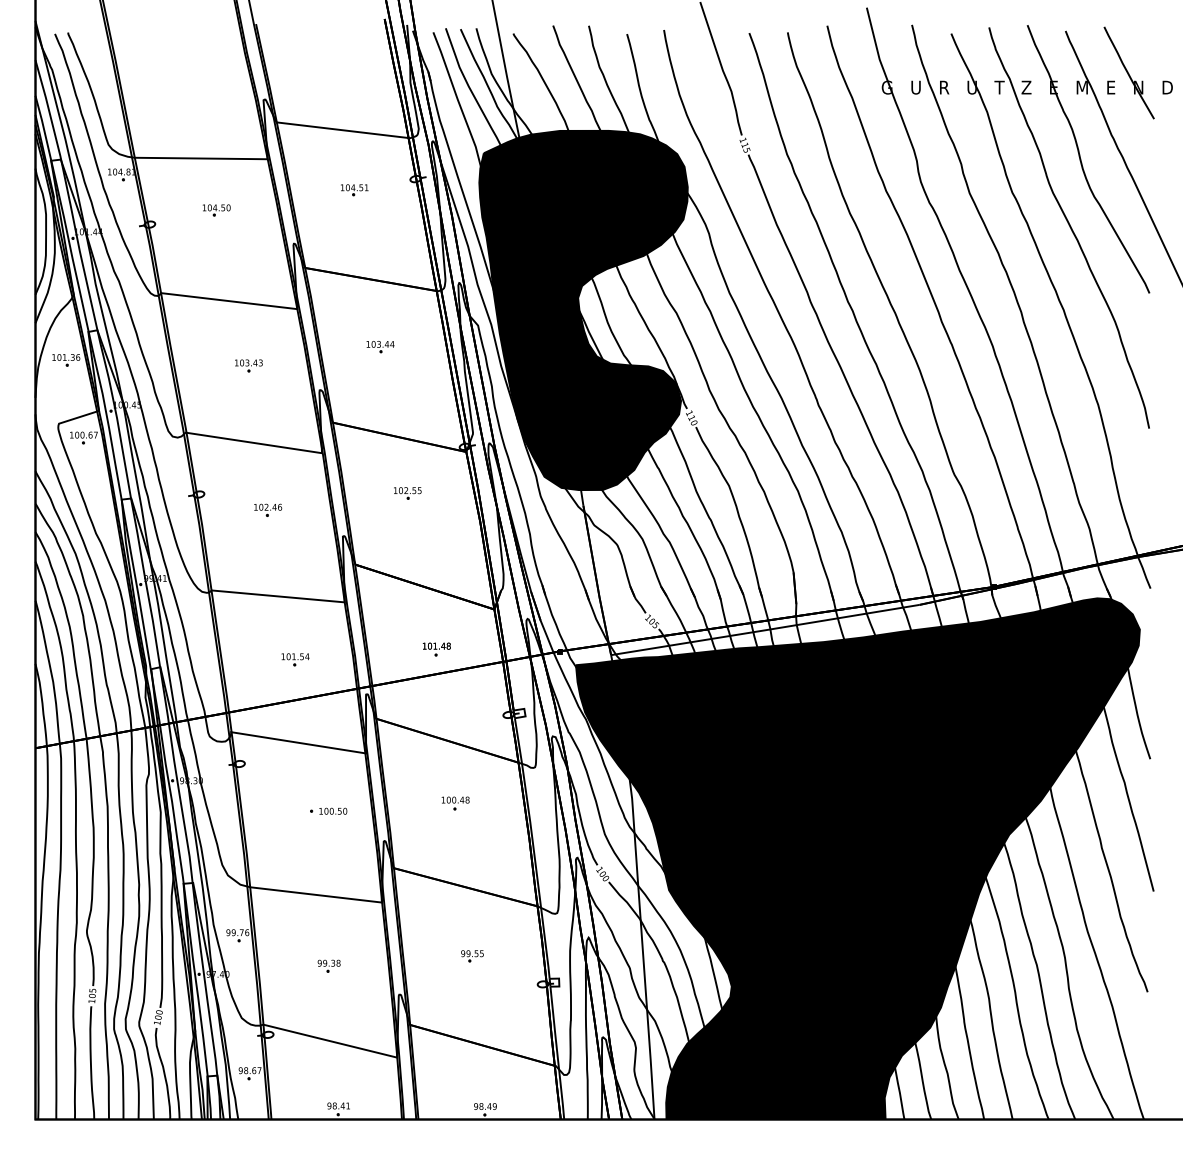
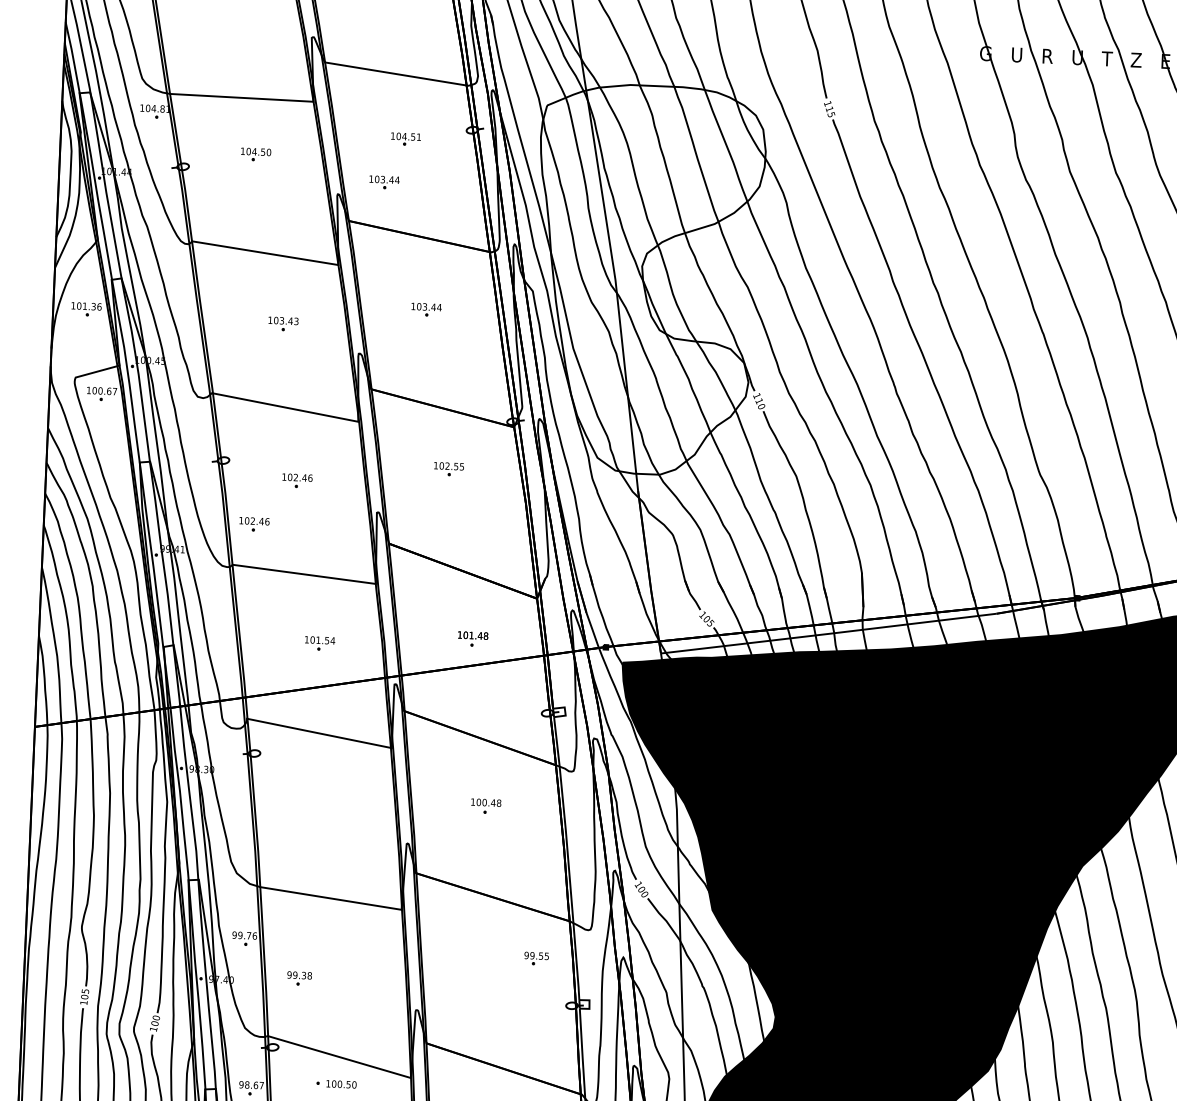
part: (336, 231) -> (384, 183), added
fill: (583, 310) -> (647, 280), removed
part: (230, 551) -> (254, 523), added
part: (328, 810) -> (336, 1083), moved
part: (472, 956) -> (536, 958), moved
part: (328, 965) -> (298, 977), moved

